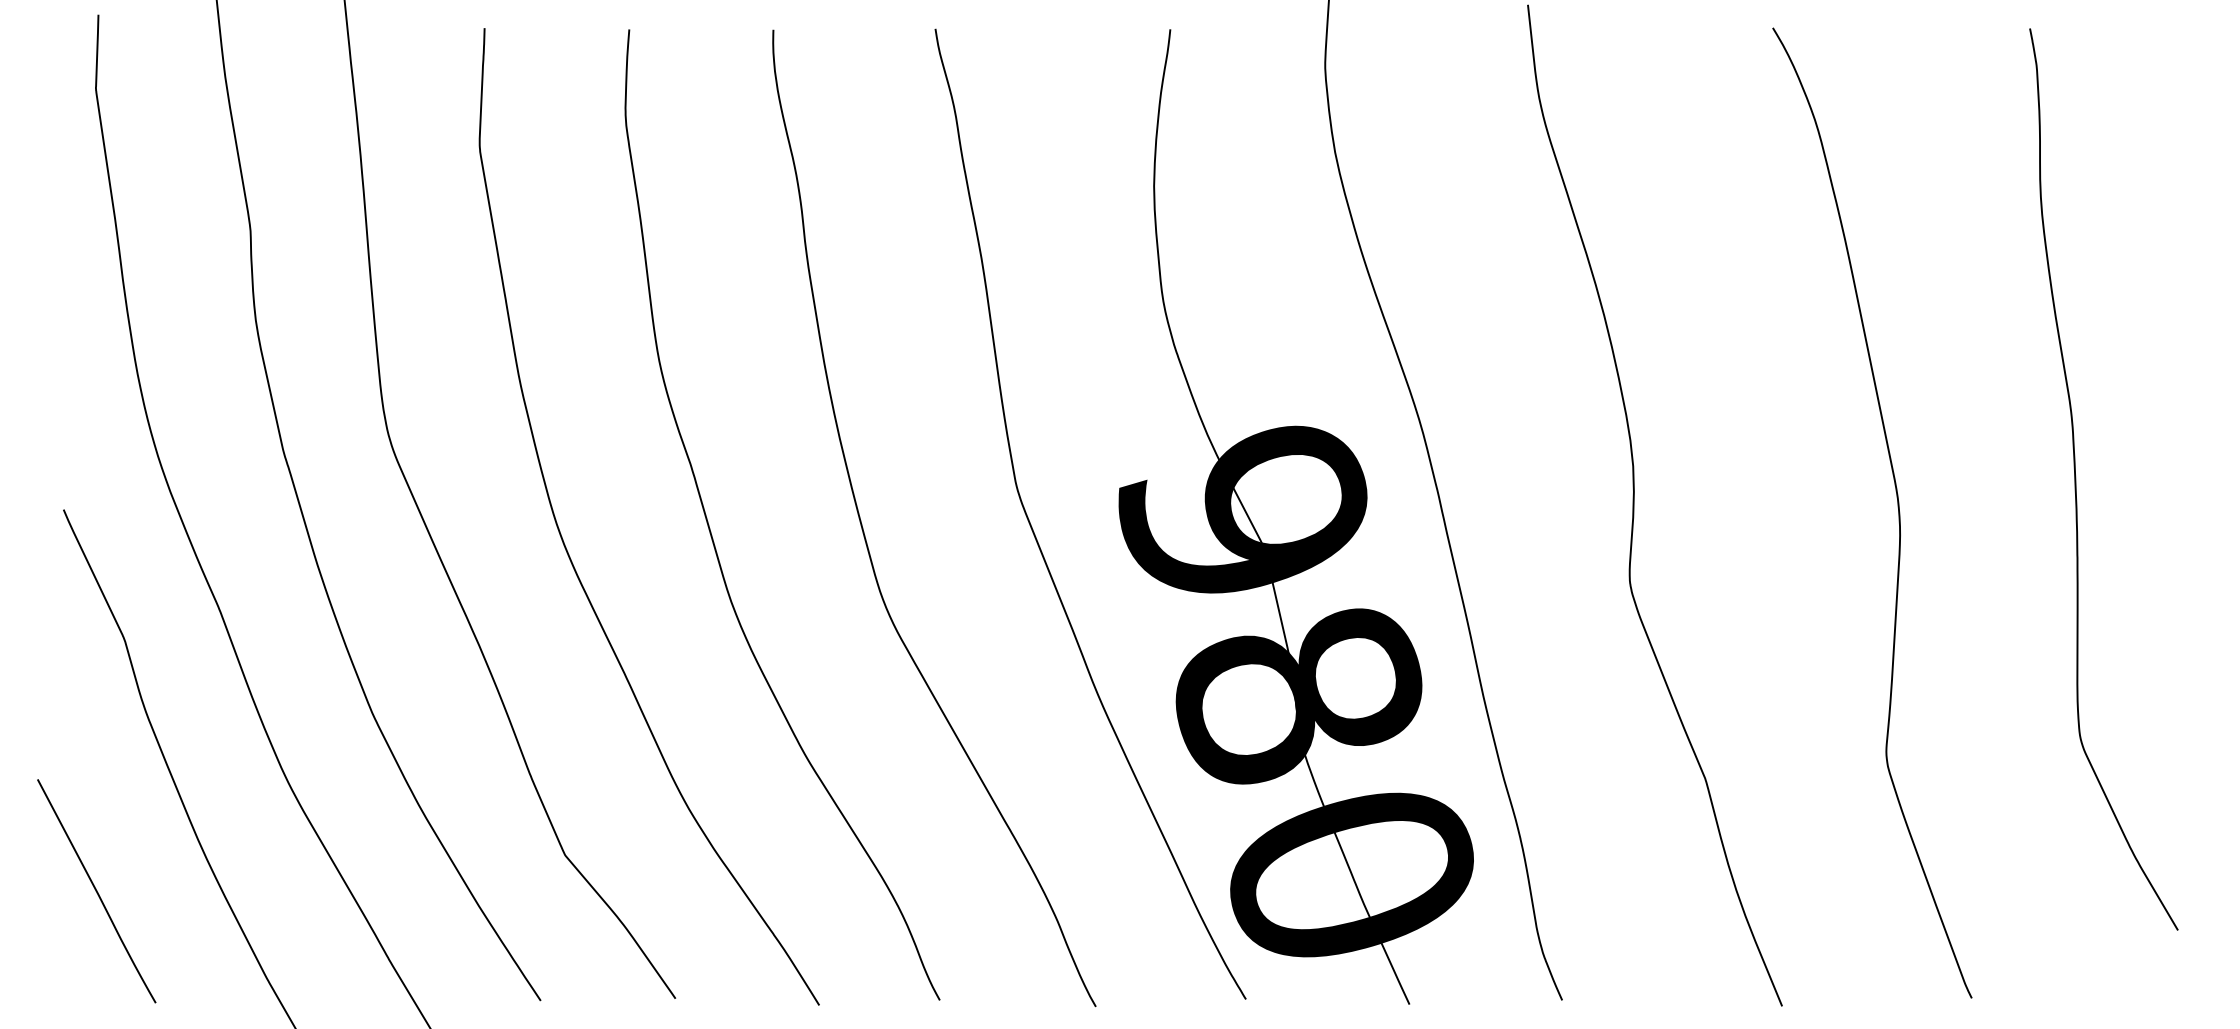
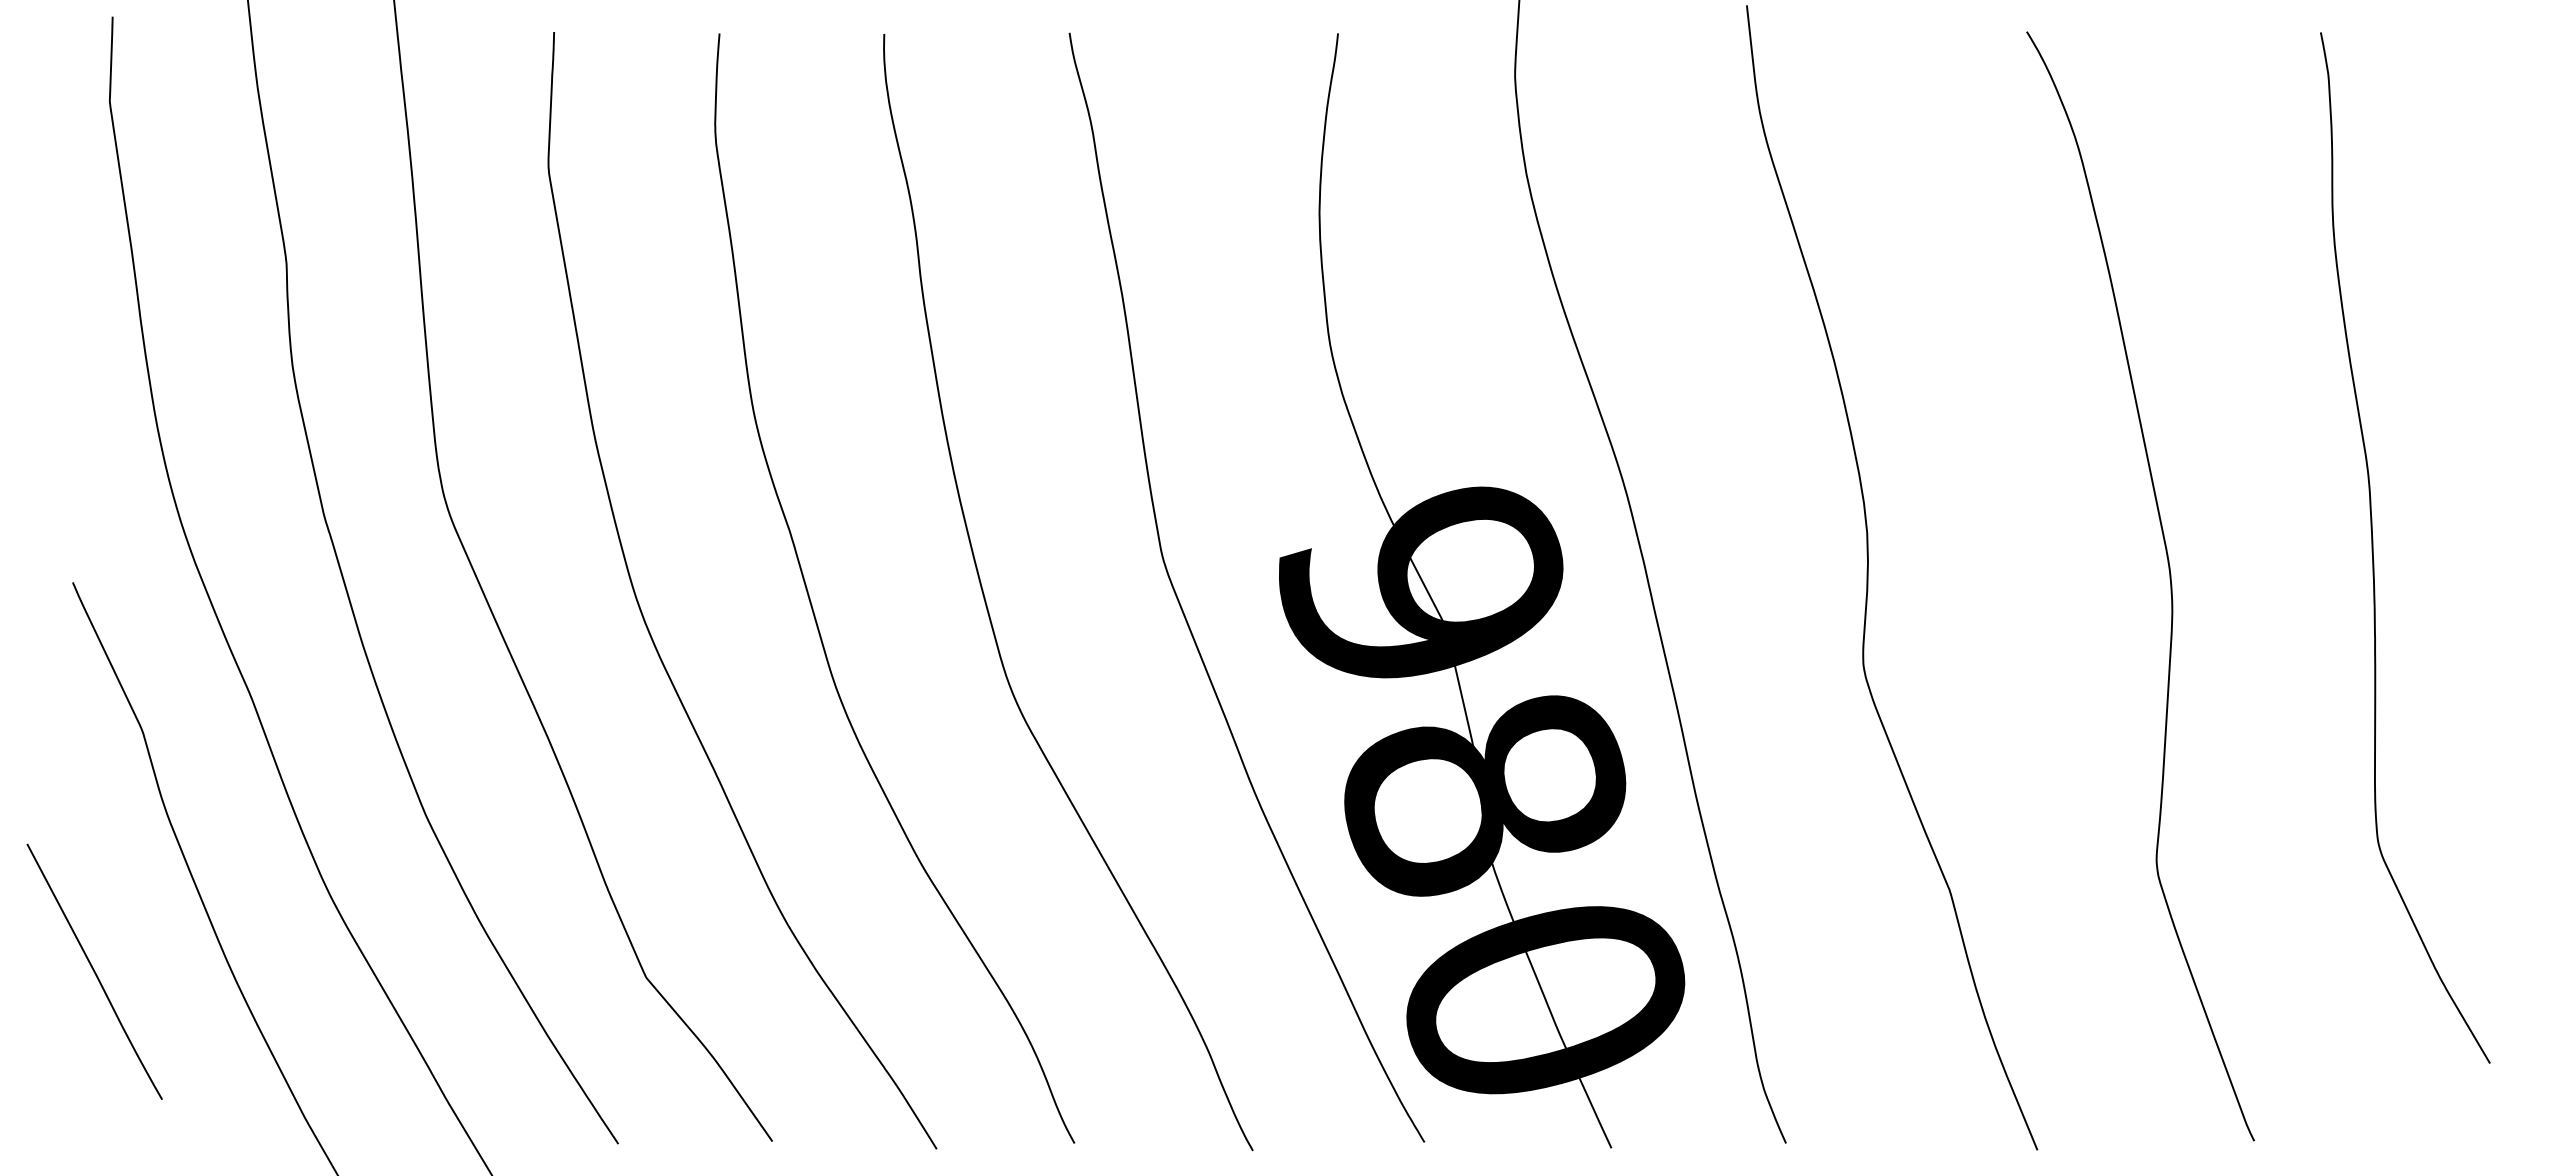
curve: (96, 891) -> (94, 972), moved

